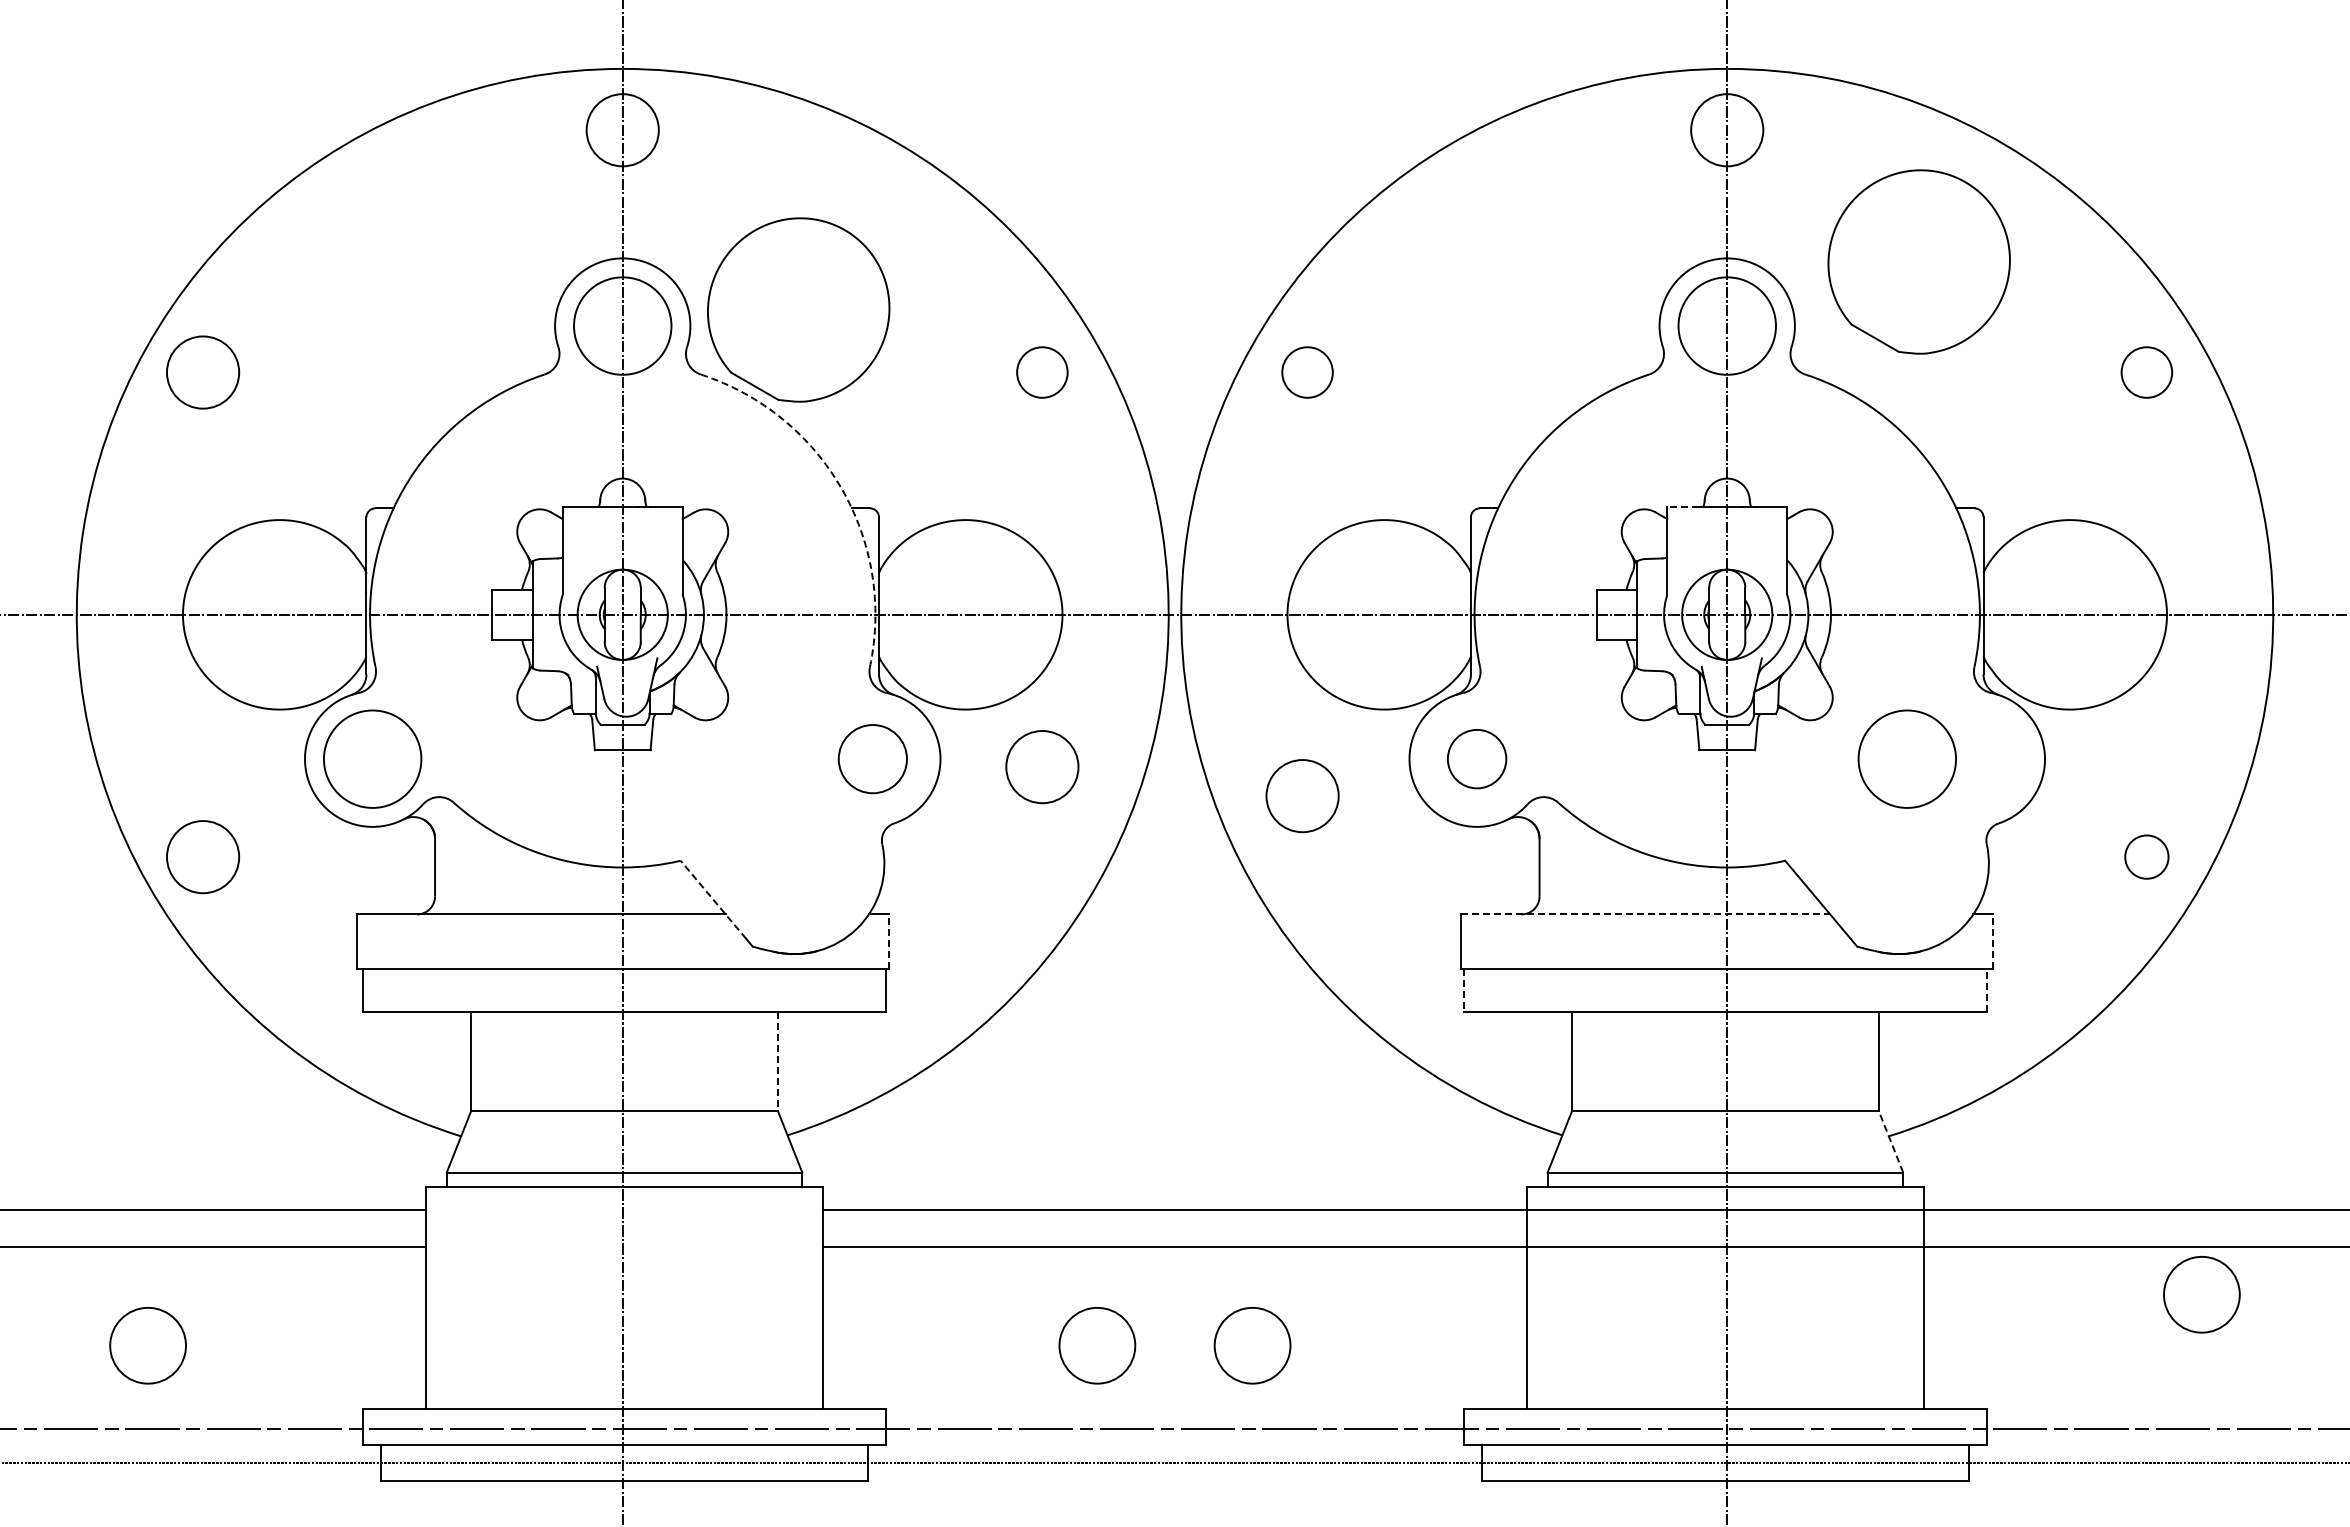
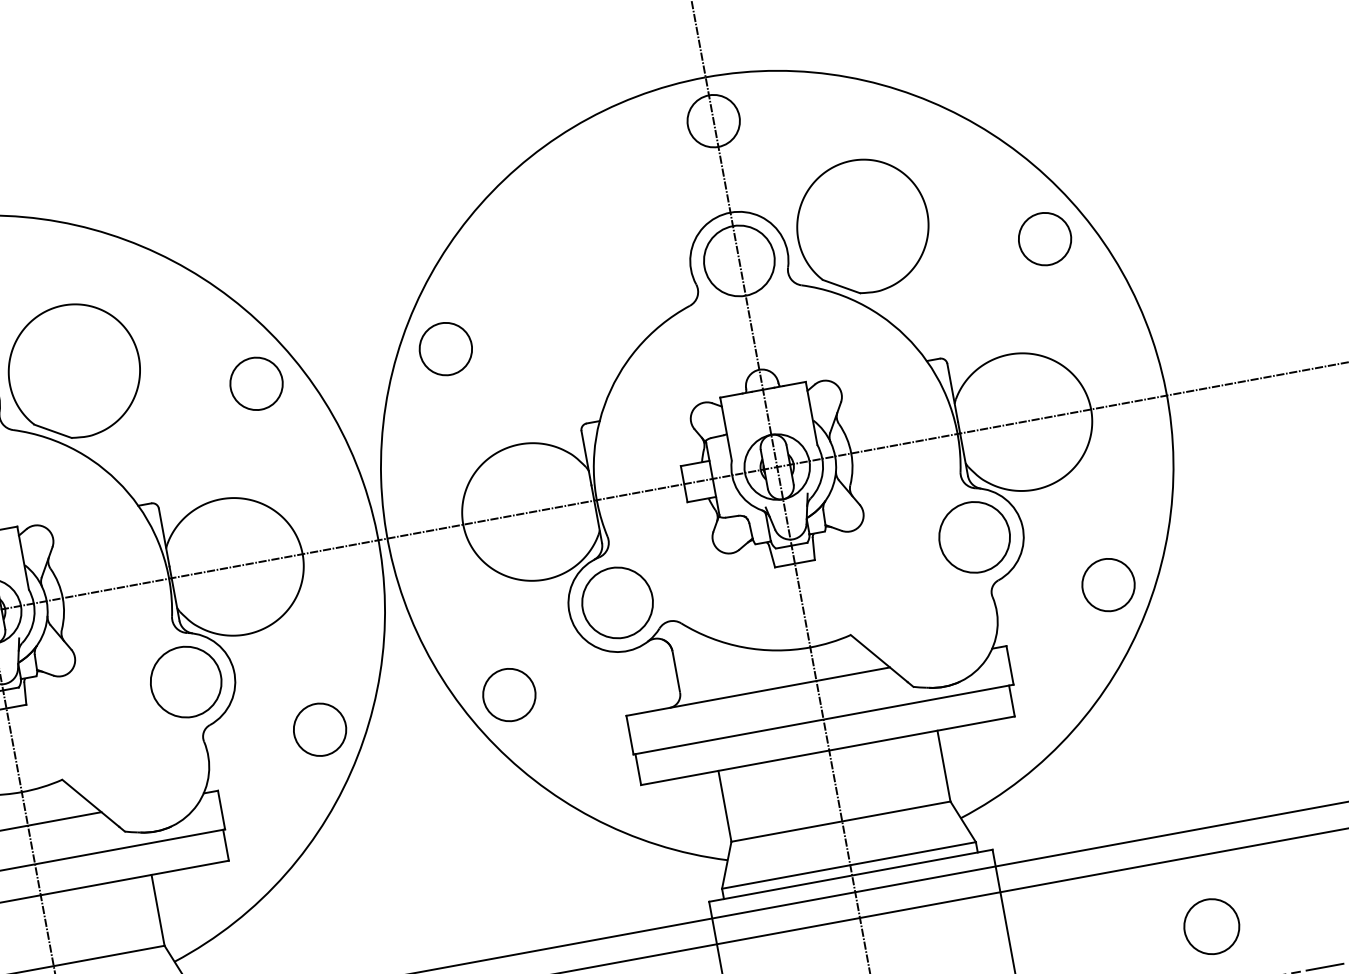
part: (1918, 261) -> (862, 226), moved
circle: (1042, 372) -> (256, 383), size x1.43
circle: (1307, 372) -> (445, 349), size x1.43
circle: (2146, 372) -> (1044, 239), size x1.43
arc: (841, 488) -> (128, 492), dashed -> solid
line: (1682, 506) -> (731, 395), dashed -> solid
circle: (872, 758) -> (185, 681), size x1.43
circle: (1476, 758) -> (617, 602), size x1.67
circle: (1906, 758) -> (973, 536), moved
circle: (1042, 767) -> (320, 730), moved
circle: (1302, 796) -> (509, 695), moved
circle: (2146, 857) -> (1108, 585), size x1.67
line: (713, 899) -> (90, 803), dashed -> solid
line: (1645, 914) -> (758, 691), dashed -> solid
line: (888, 941) -> (221, 810), dashed -> solid
line: (1993, 941) -> (1010, 665), dashed -> solid
line: (1463, 990) -> (638, 769), dashed -> solid
line: (1987, 990) -> (1012, 701), dashed -> solid
line: (777, 1061) -> (157, 910), dashed -> solid
line: (1890, 1141) -> (962, 821), dashed -> solid
circle: (2201, 1294) -> (1211, 926), moved

